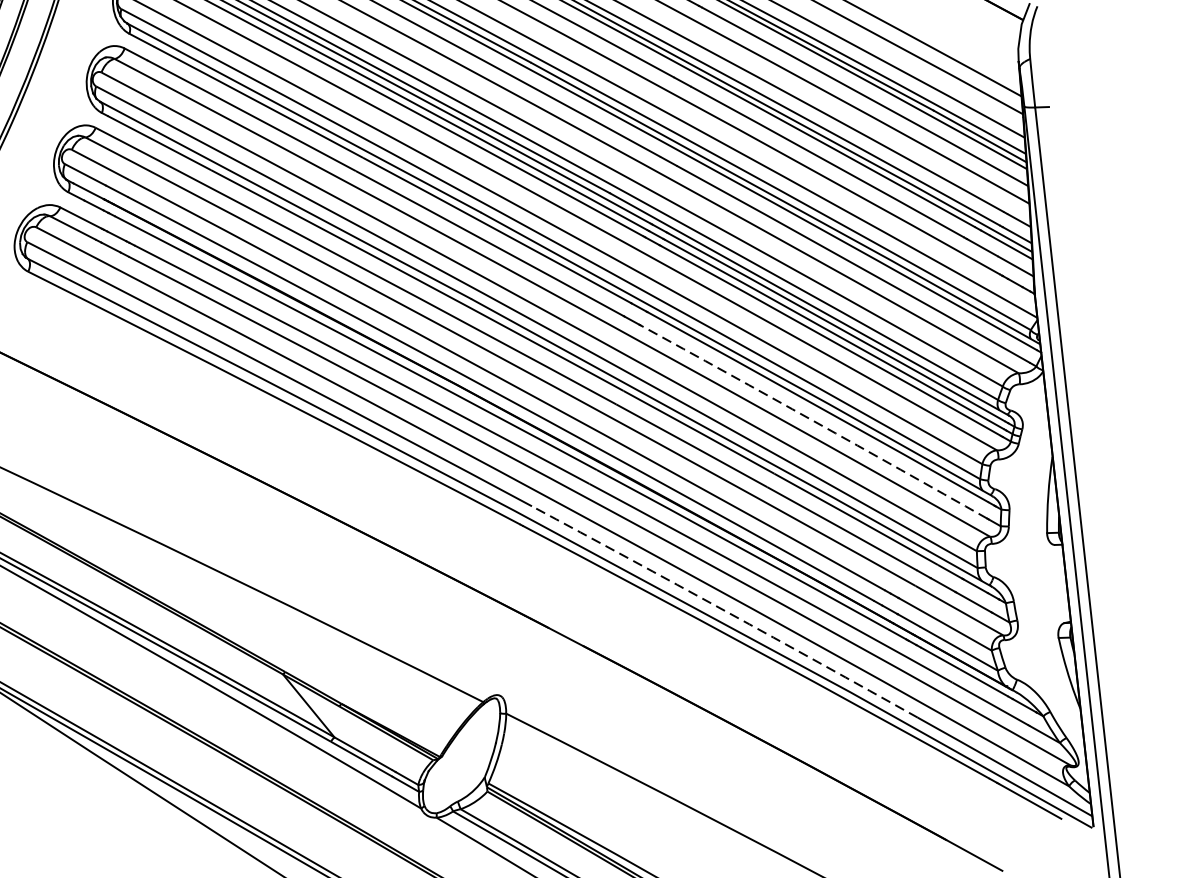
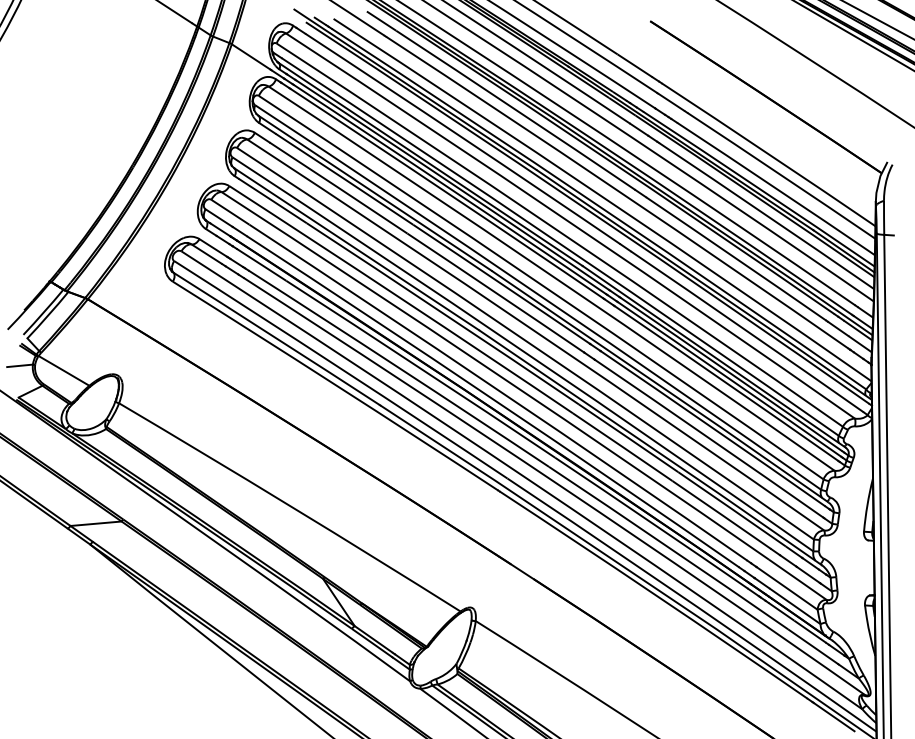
arc: (814, 421) -> (709, 438), dashed -> solid
arc: (724, 611) -> (634, 564), dashed -> solid

